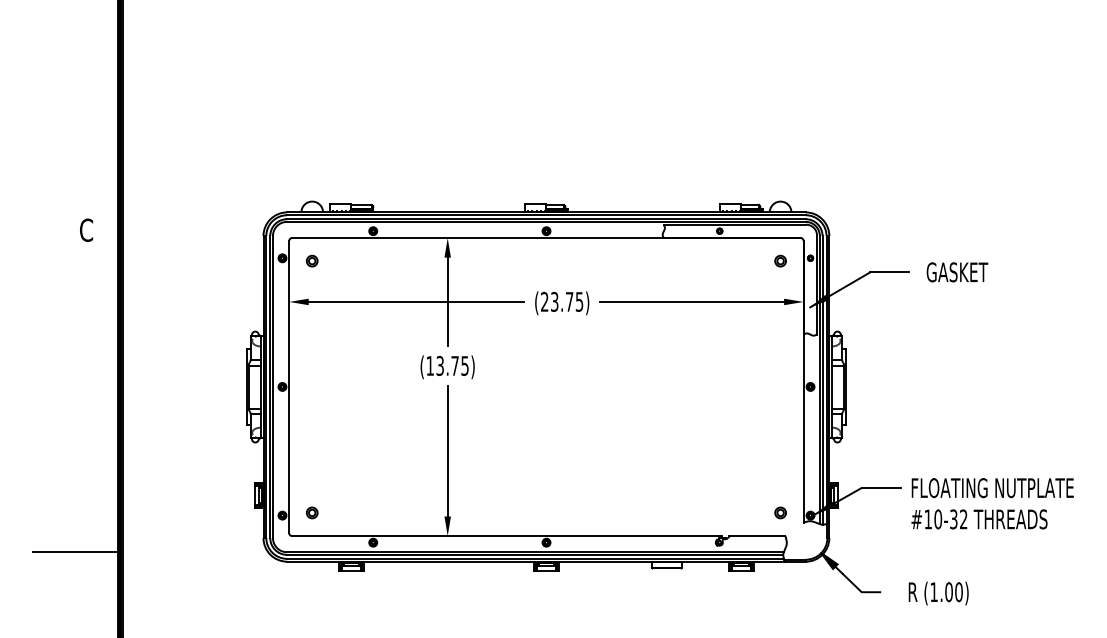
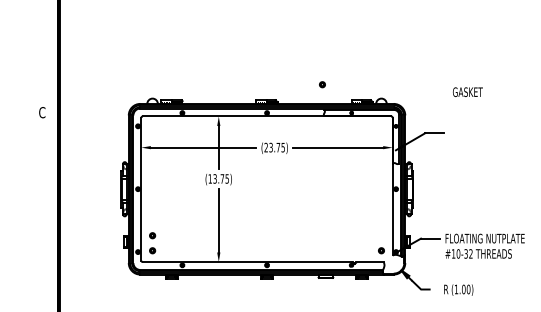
part: (312, 260) -> (152, 235), moved
part: (780, 260) -> (322, 84), moved
text: (956, 270) -> (467, 91), moved
line: (74, 553) -> (36, 270), removed

